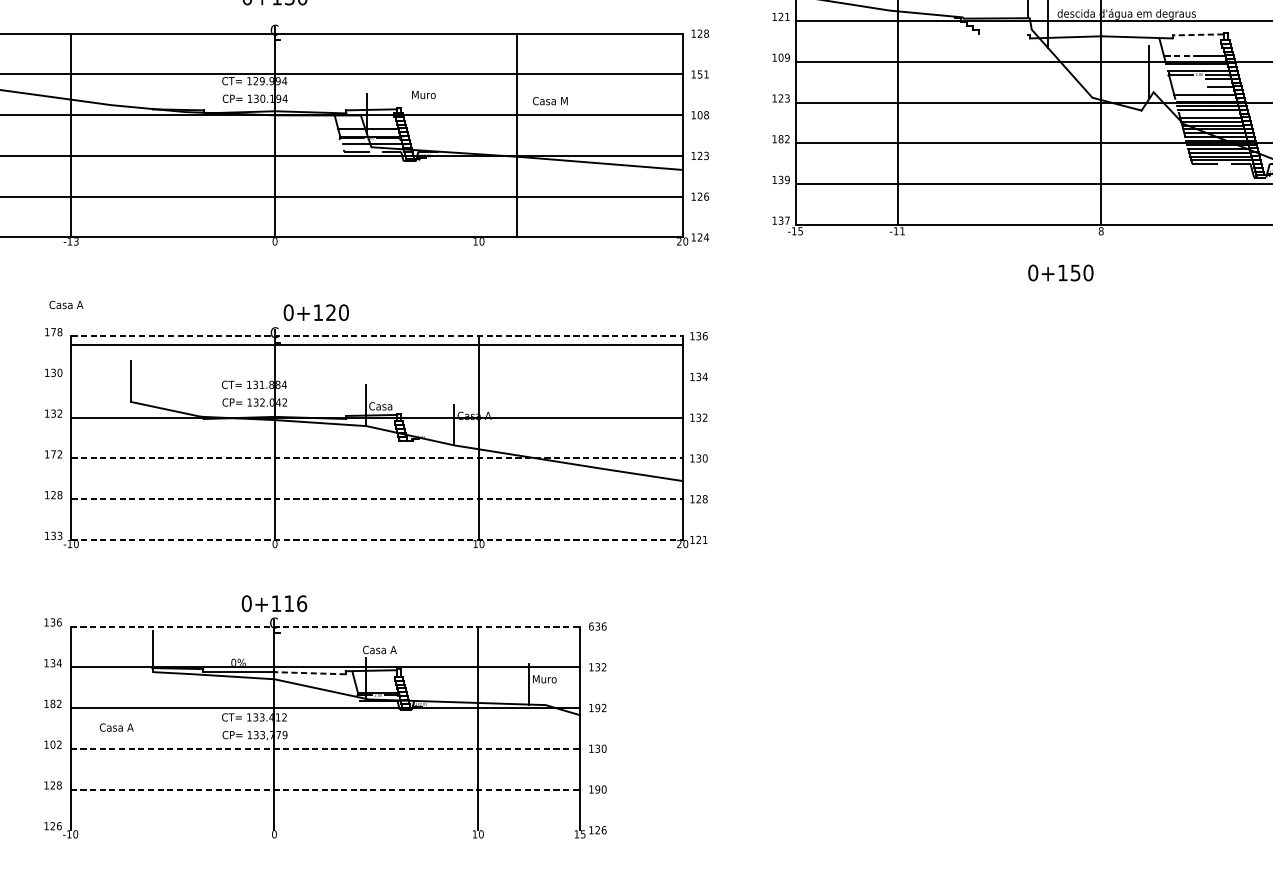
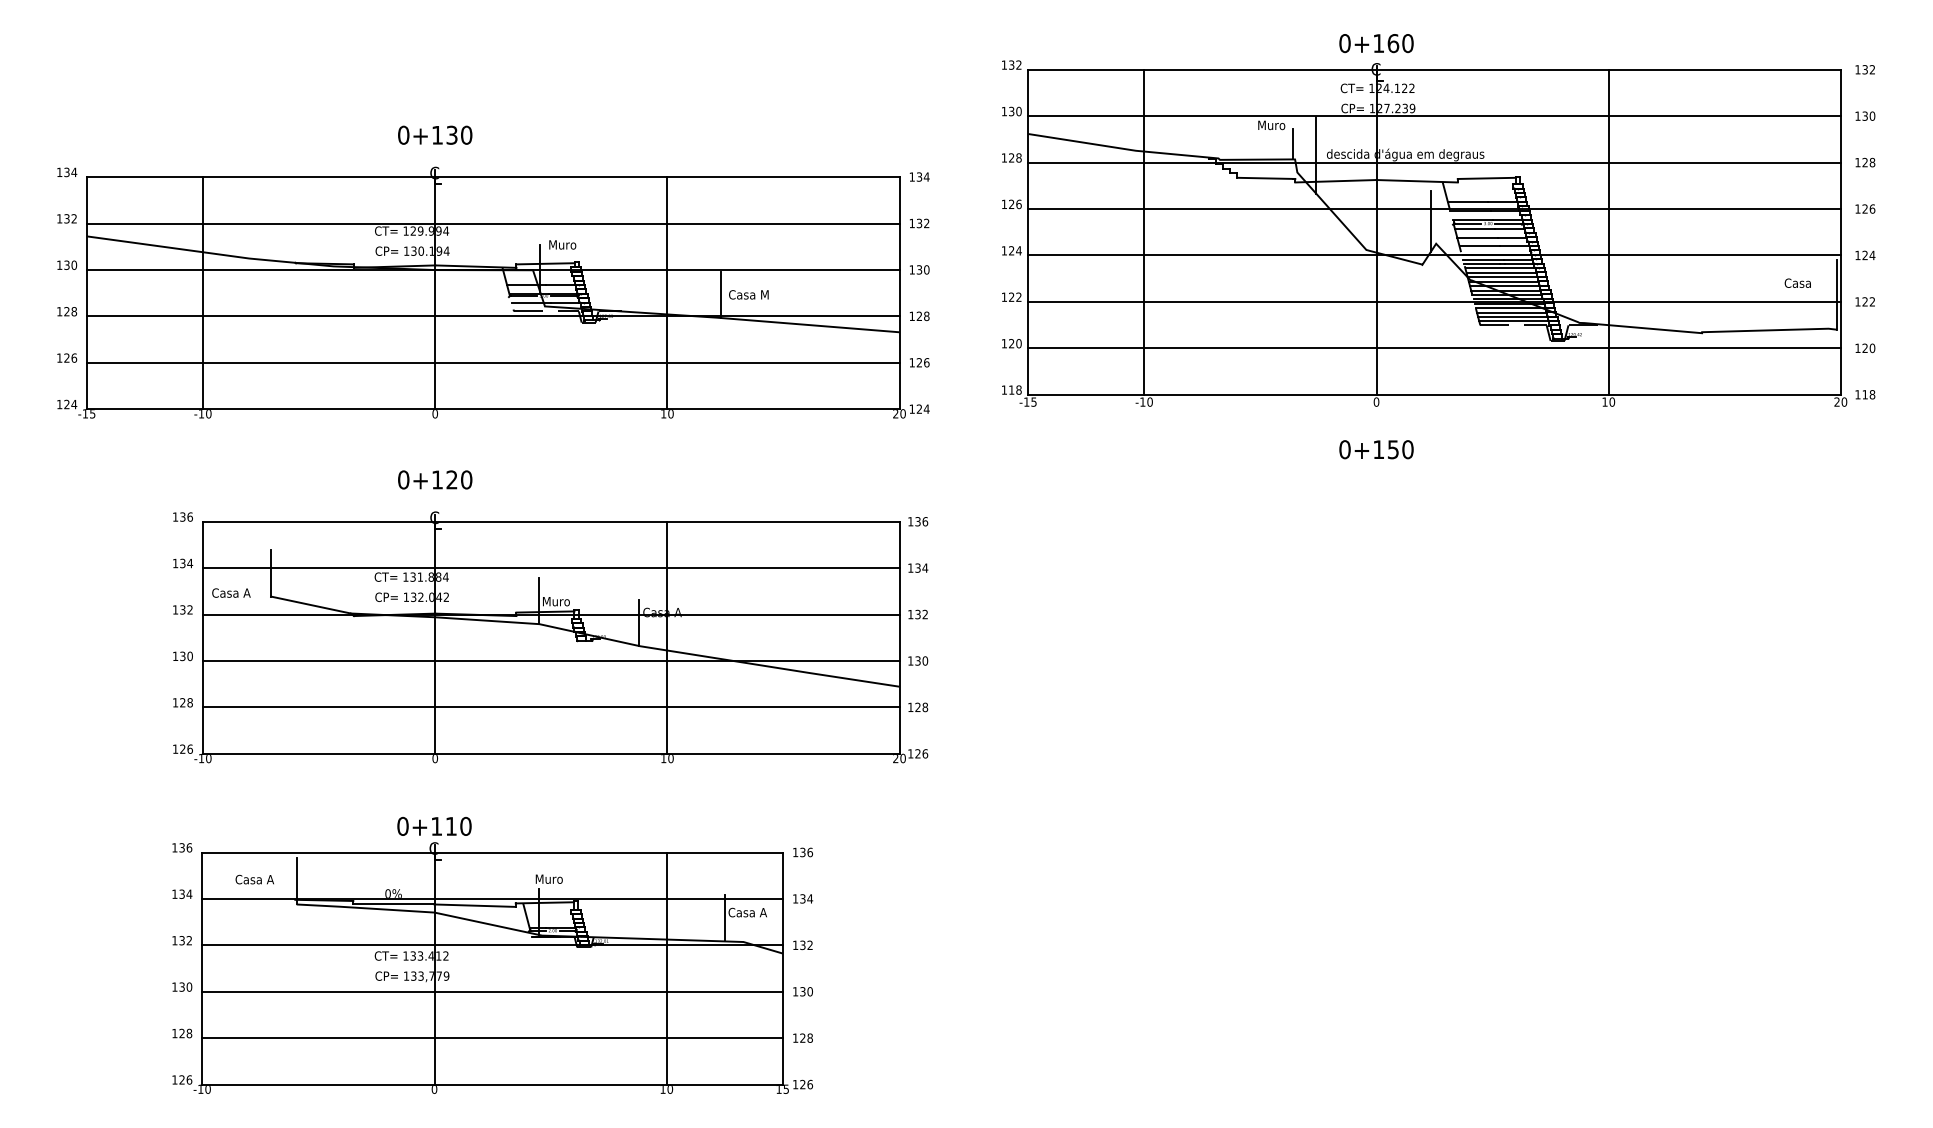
text: (787, 16) -> (1018, 157), 121 -> 128
text: (702, 33) -> (922, 176), 128 -> 134
line: (1004, 34) -> (1266, 177), added
line: (1197, 34) -> (1486, 178), dashed -> solid
line: (1181, 56) -> (1467, 202), dashed -> solid
text: (783, 57) -> (1014, 204), 109 -> 126
text: (703, 73) -> (923, 222), 151 -> 132
line: (1187, 78) -> (1474, 228), added
line: (1189, 86) -> (1477, 237), added
text: (423, 94) -> (562, 244), moved
text: (787, 98) -> (1018, 250), 123 -> 124
text: (550, 100) -> (748, 294), moved
line: (1210, 113) -> (1500, 268), added
text: (702, 114) -> (922, 269), 108 -> 130
line: (517, 135) -> (667, 293), moved
line: (526, 136) -> (721, 294), added
text: (780, 138) -> (1011, 296), 182 -> 122
text: (706, 155) -> (926, 315), 123 -> 128
text: (784, 179) -> (1015, 343), 139 -> 120
text: (784, 220) -> (1015, 389), 137 -> 118
text: (902, 230) -> (1149, 401), -11 -> -10
text: (1101, 230) -> (1376, 401), 8 -> 0
text: (76, 242) -> (208, 414), -13 -> -10
text: (1060, 272) -> (1376, 449), moved
text: (66, 304) -> (231, 592), moved
text: (316, 312) -> (435, 479), moved
text: (56, 331) -> (186, 516), 178 -> 136
line: (377, 336) -> (551, 521), dashed -> solid
line: (377, 345) -> (551, 568), moved
text: (60, 372) -> (190, 563), 130 -> 134
text: (380, 406) -> (555, 601), Casa -> Muro
text: (56, 454) -> (186, 656), 172 -> 130
line: (377, 458) -> (551, 661), dashed -> solid
line: (377, 499) -> (551, 707), dashed -> solid
text: (56, 535) -> (186, 748), 133 -> 126
line: (377, 539) -> (551, 753), dashed -> solid
text: (705, 539) -> (925, 753), 121 -> 126
text: (301, 602) -> (465, 825), 0+116 -> 0+110
line: (326, 626) -> (493, 852), dashed -> solid
text: (591, 626) -> (795, 852), 636 -> 136
text: (379, 649) -> (554, 878), Casa A -> Muro
text: (604, 666) -> (810, 898), 132 -> 134
line: (310, 673) -> (475, 905), dashed -> solid
text: (549, 679) -> (747, 912), Muro -> Casa A
text: (52, 703) -> (181, 940), 182 -> 132
text: (597, 707) -> (802, 944), 192 -> 132
text: (116, 727) -> (254, 879), moved
text: (55, 744) -> (185, 986), 102 -> 130
line: (326, 748) -> (493, 991), dashed -> solid
text: (600, 788) -> (806, 1037), 190 -> 128
line: (326, 789) -> (493, 1038), dashed -> solid
line: (325, 830) -> (492, 1084), added

